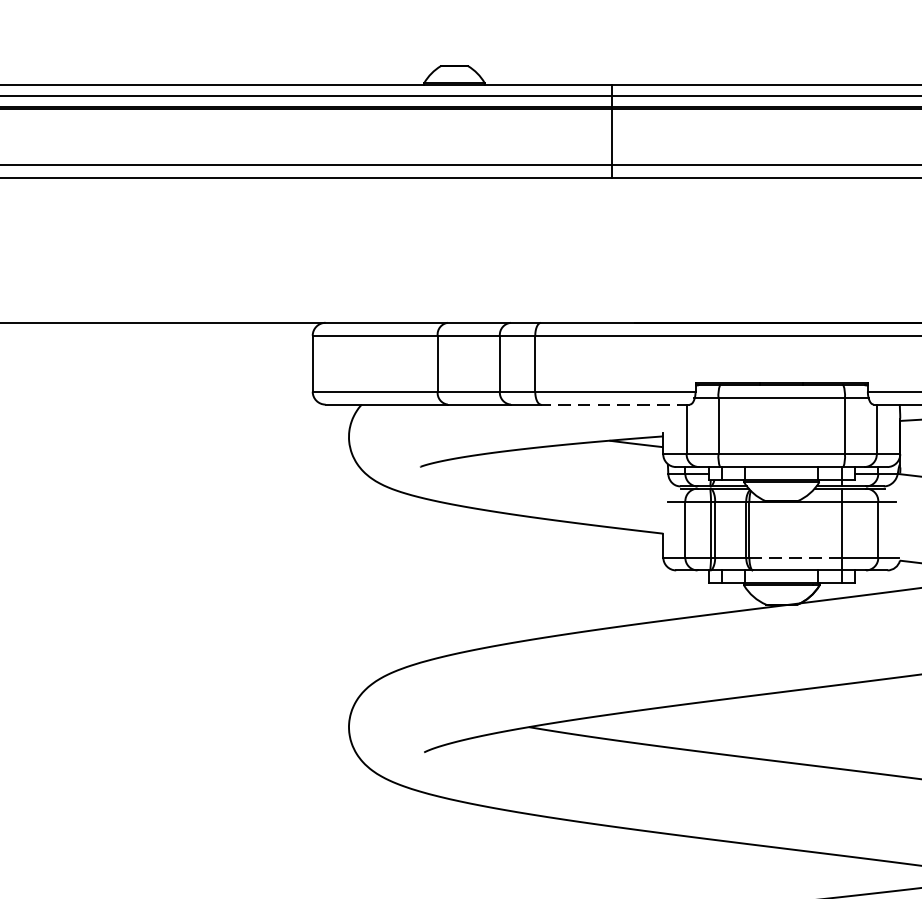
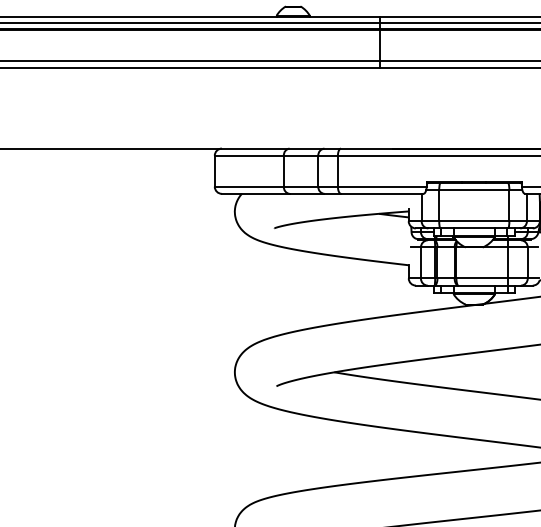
line: (614, 403) -> (381, 193), dashed -> solid
line: (794, 557) -> (481, 278), dashed -> solid

